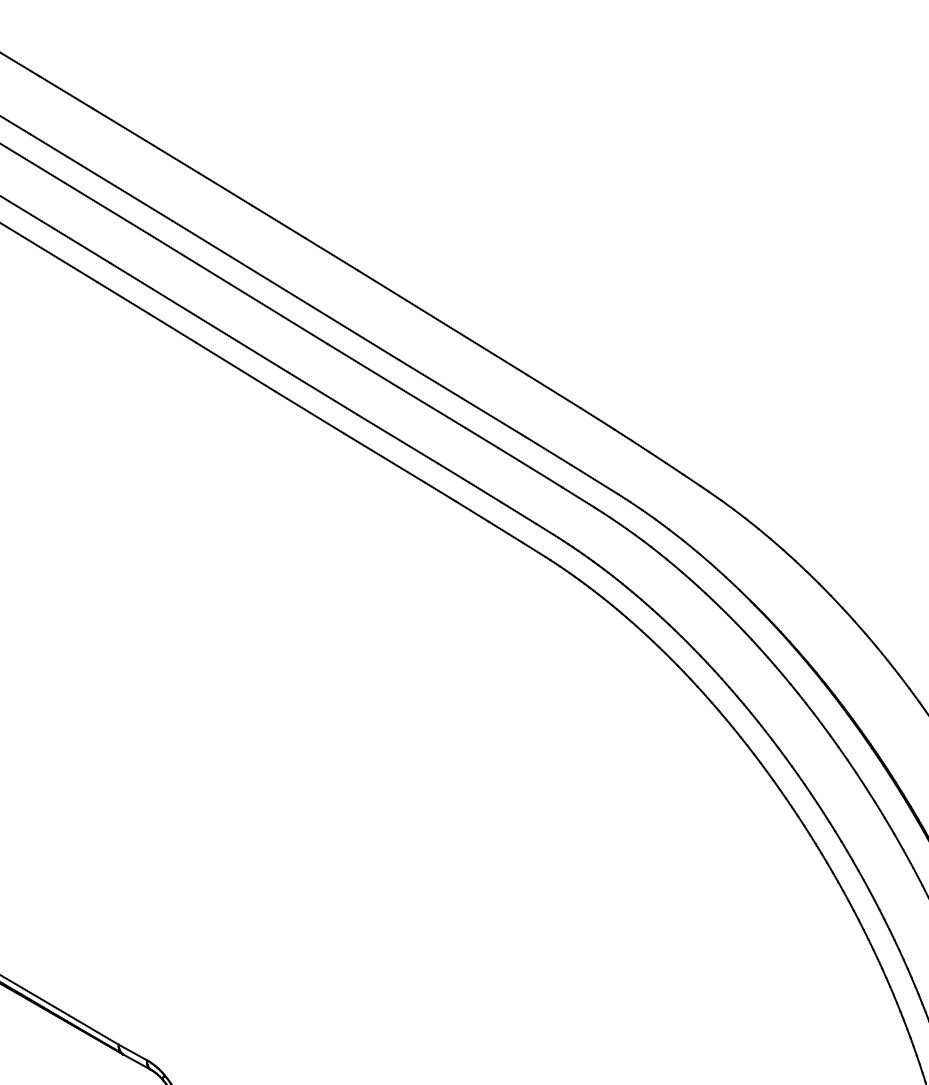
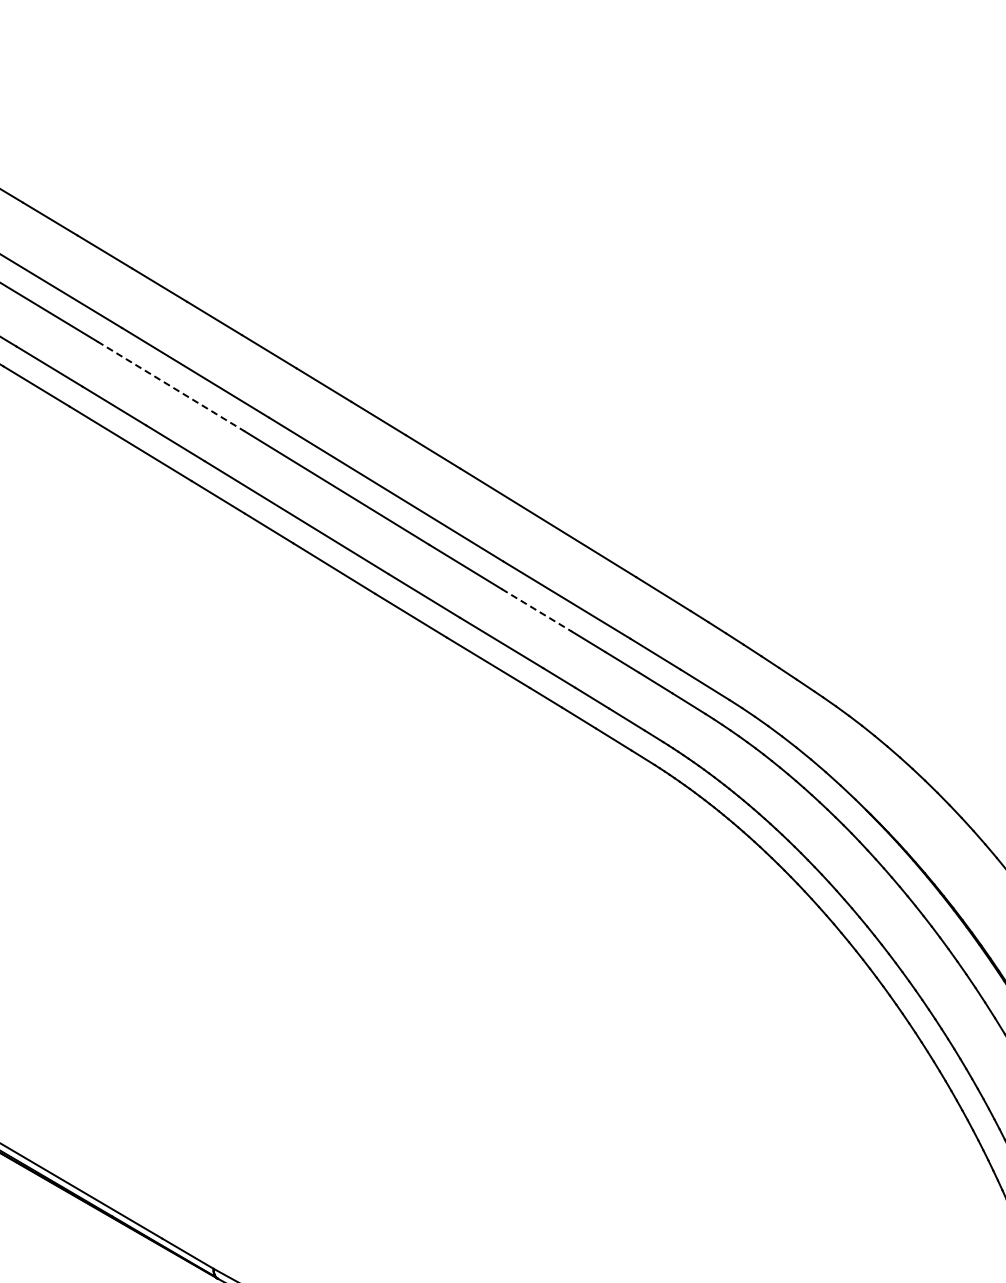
line: (77, 190) -> (171, 386), solid -> dashed
line: (431, 407) -> (536, 610), solid -> dashed

